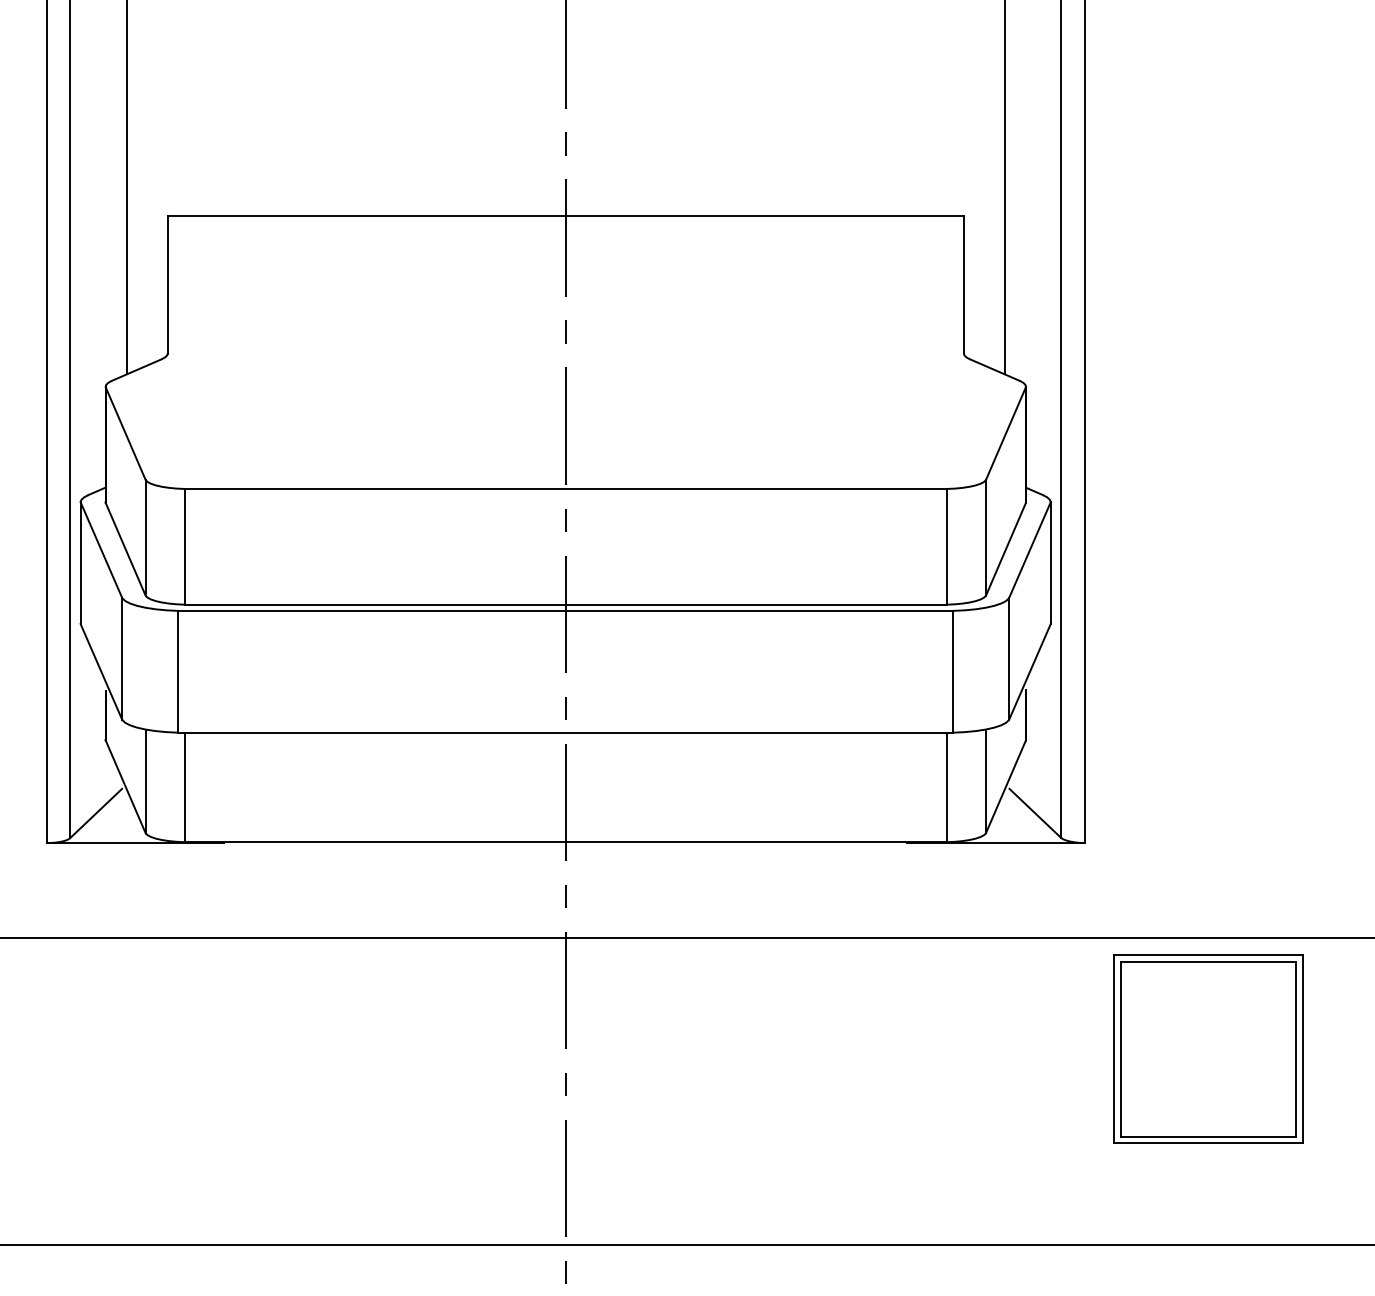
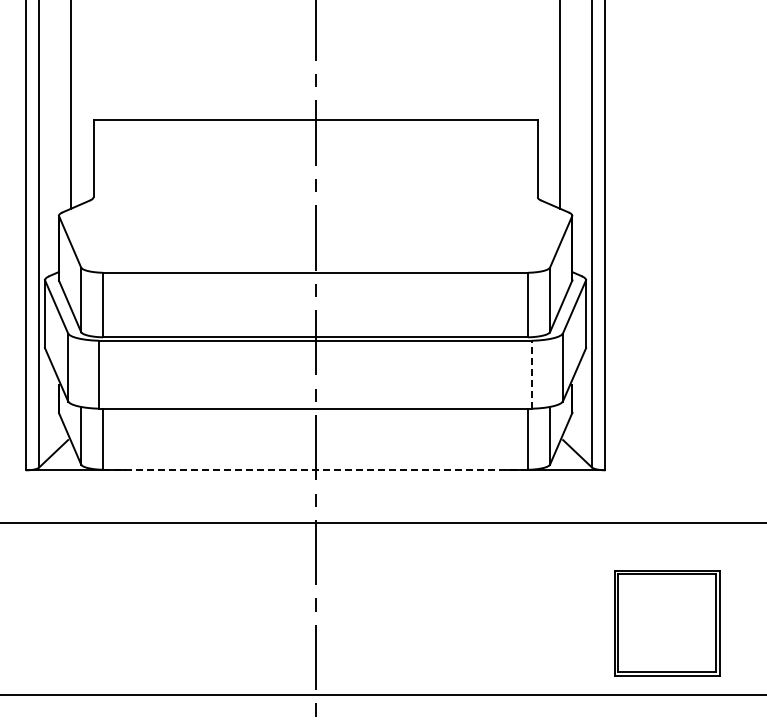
line: (952, 671) -> (531, 374), solid -> dashed
line: (565, 841) -> (315, 469), solid -> dashed
part: (1209, 1049) -> (667, 623), moved

